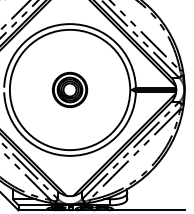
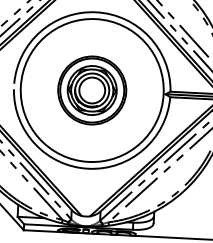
part: (69, 89) -> (91, 89), size x1.67

